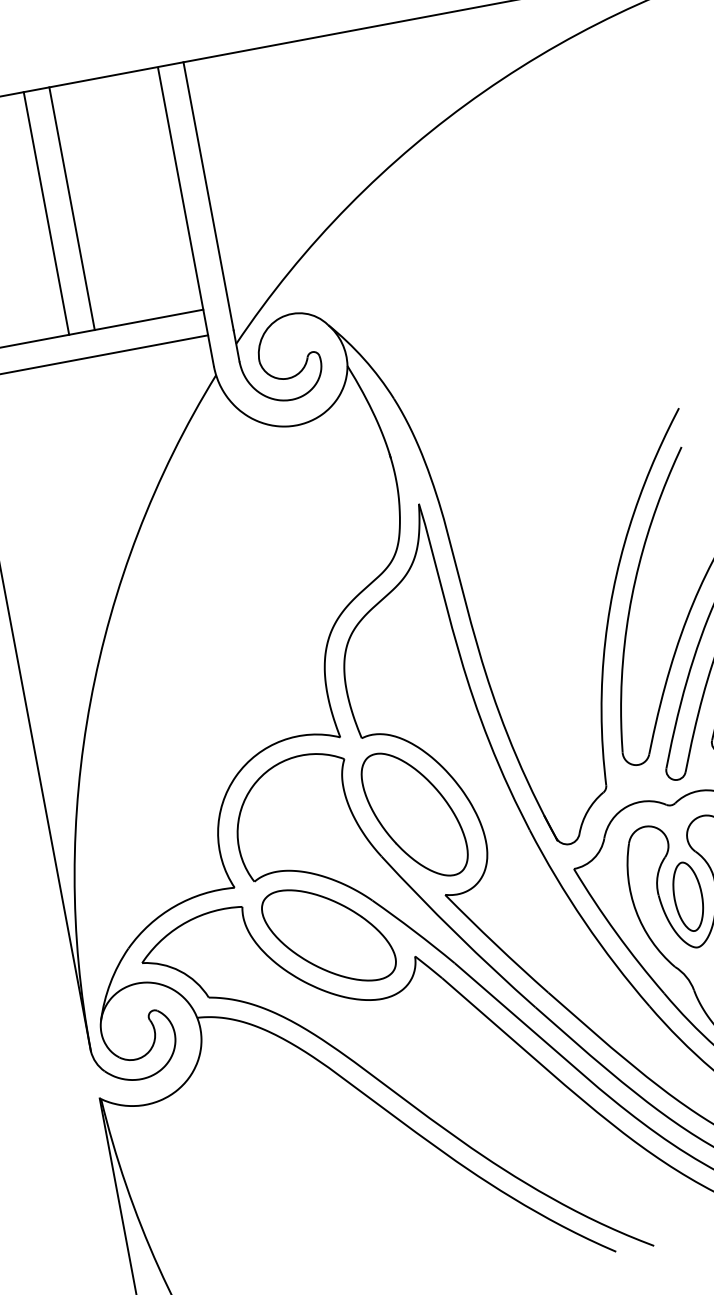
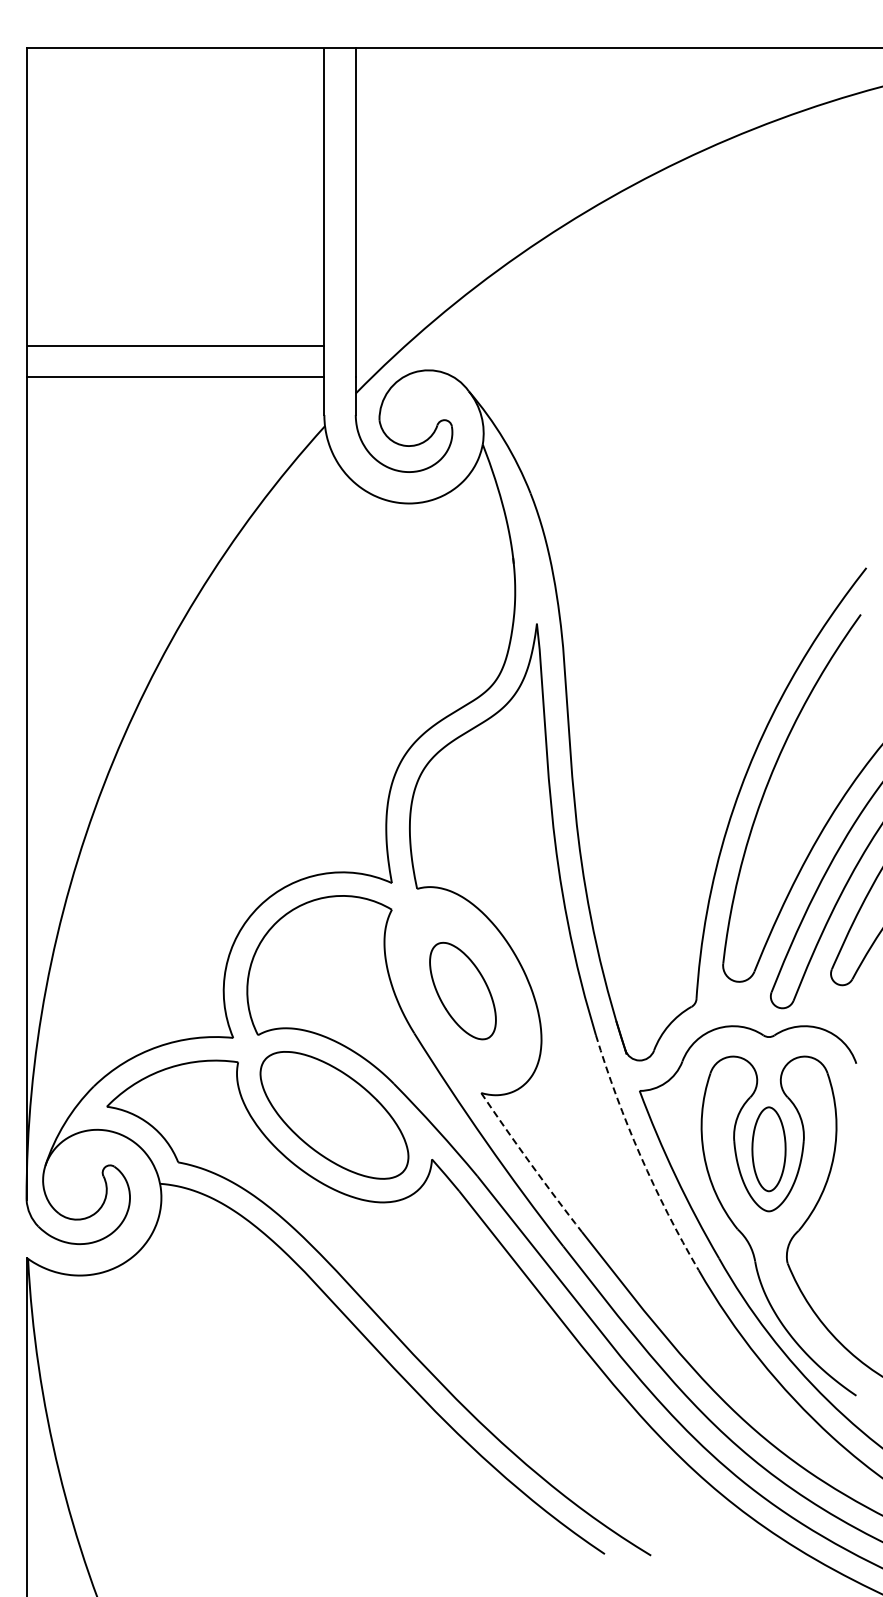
line: (72, 208) -> (191, 196), removed
line: (46, 213) -> (159, 196), removed
part: (414, 814) -> (462, 990), size x0.6
arc: (584, 921) -> (640, 1155), solid -> dashed
arc: (496, 944) -> (530, 1163), solid -> dashed

